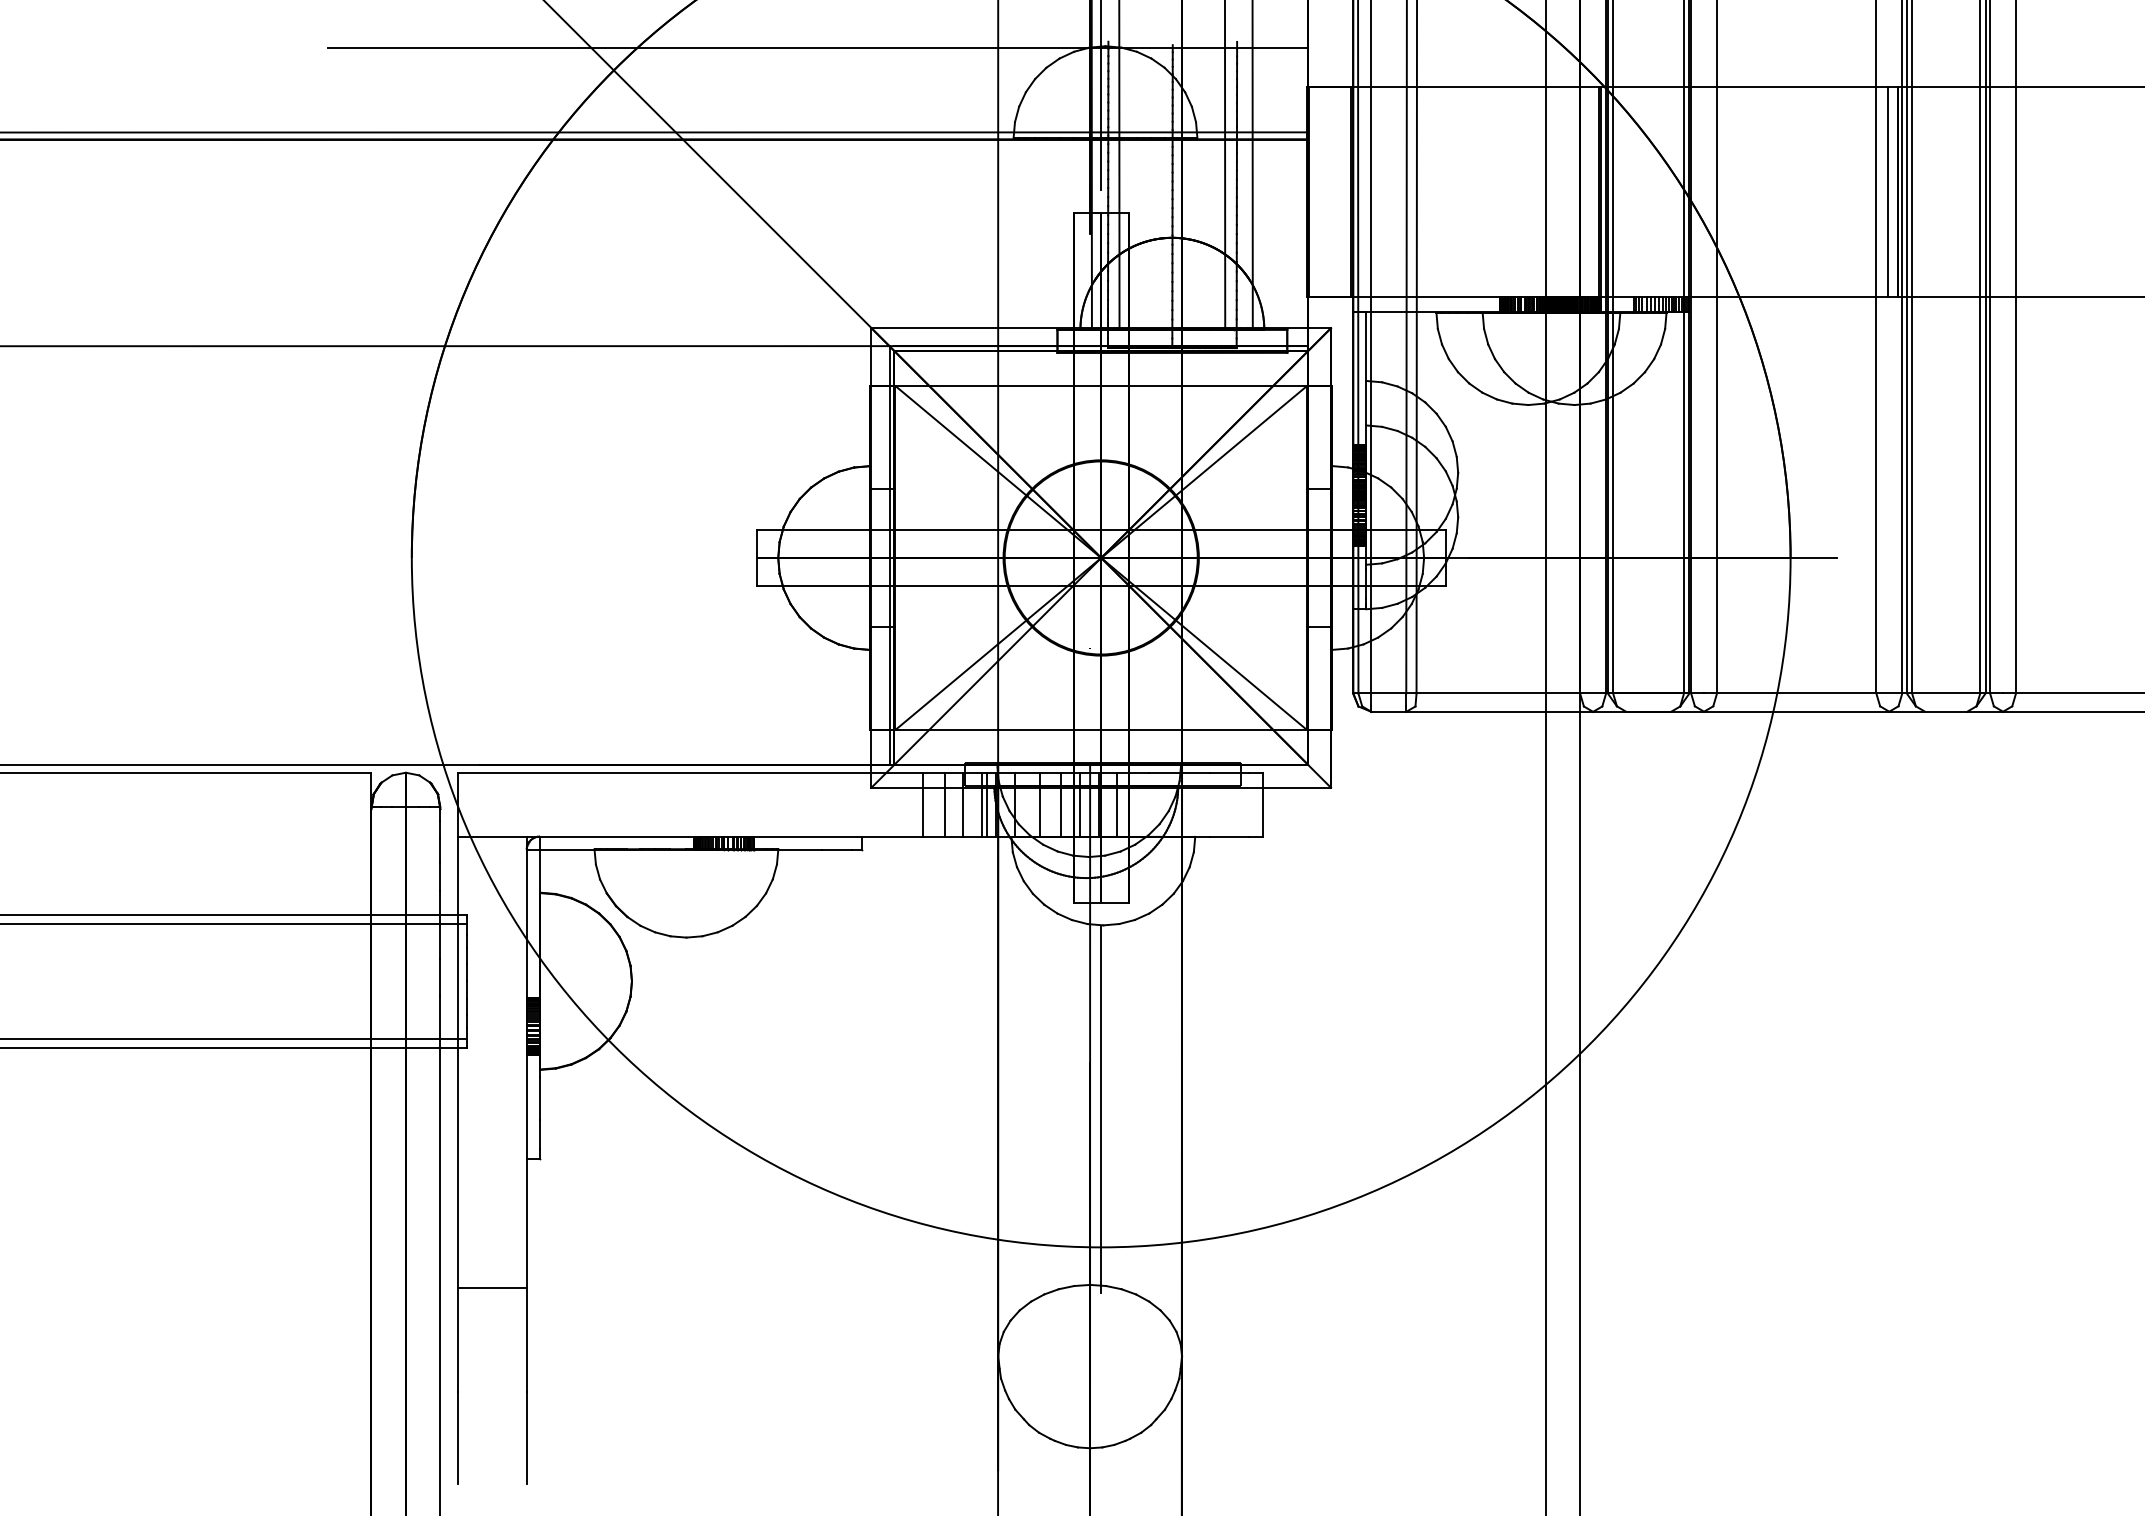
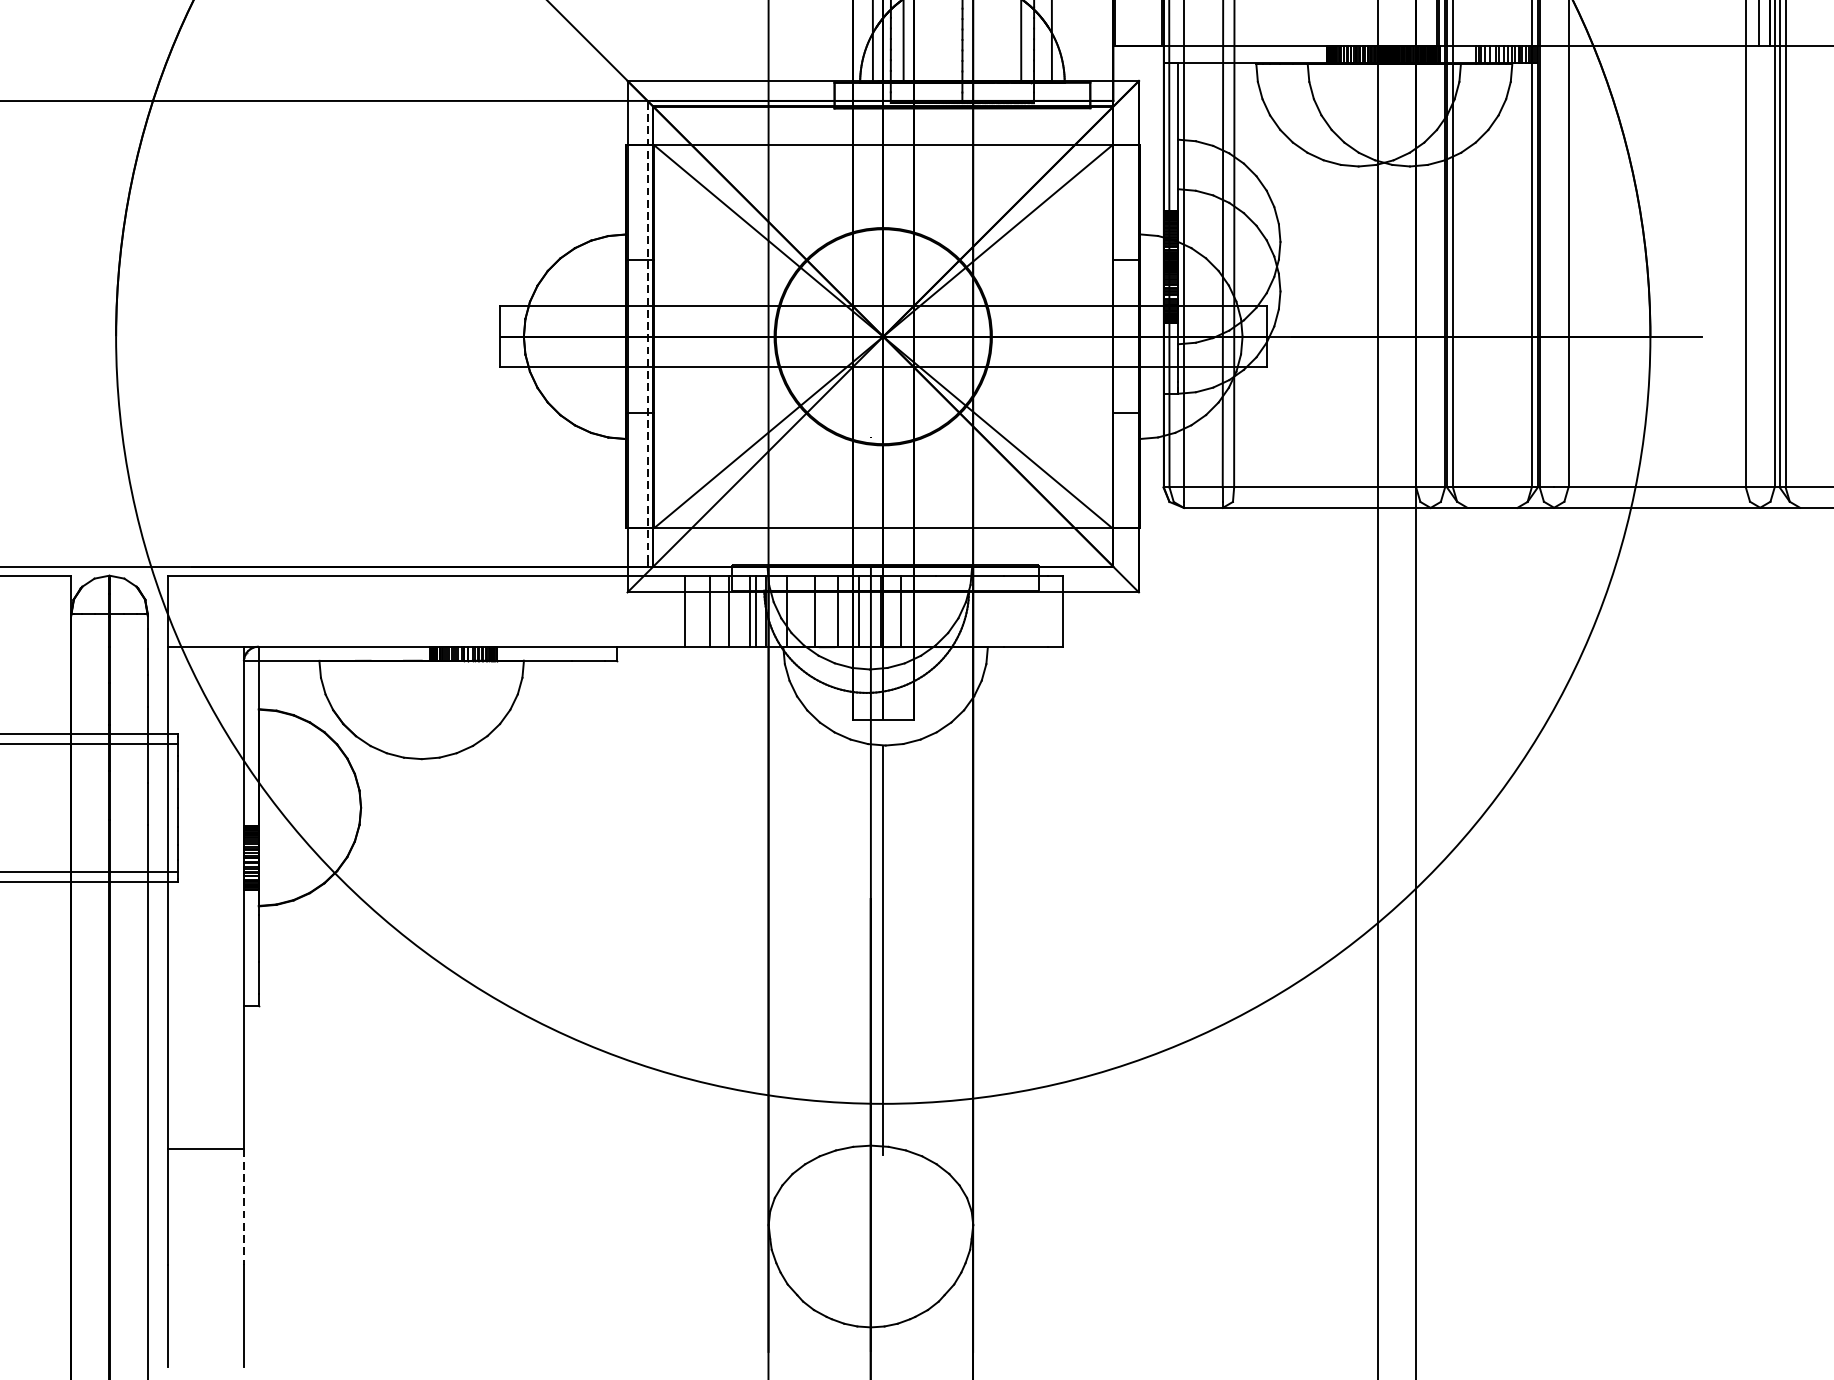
line: (889, 553) -> (647, 331), solid -> dashed
line: (526, 1340) -> (243, 1207), solid -> dashed

